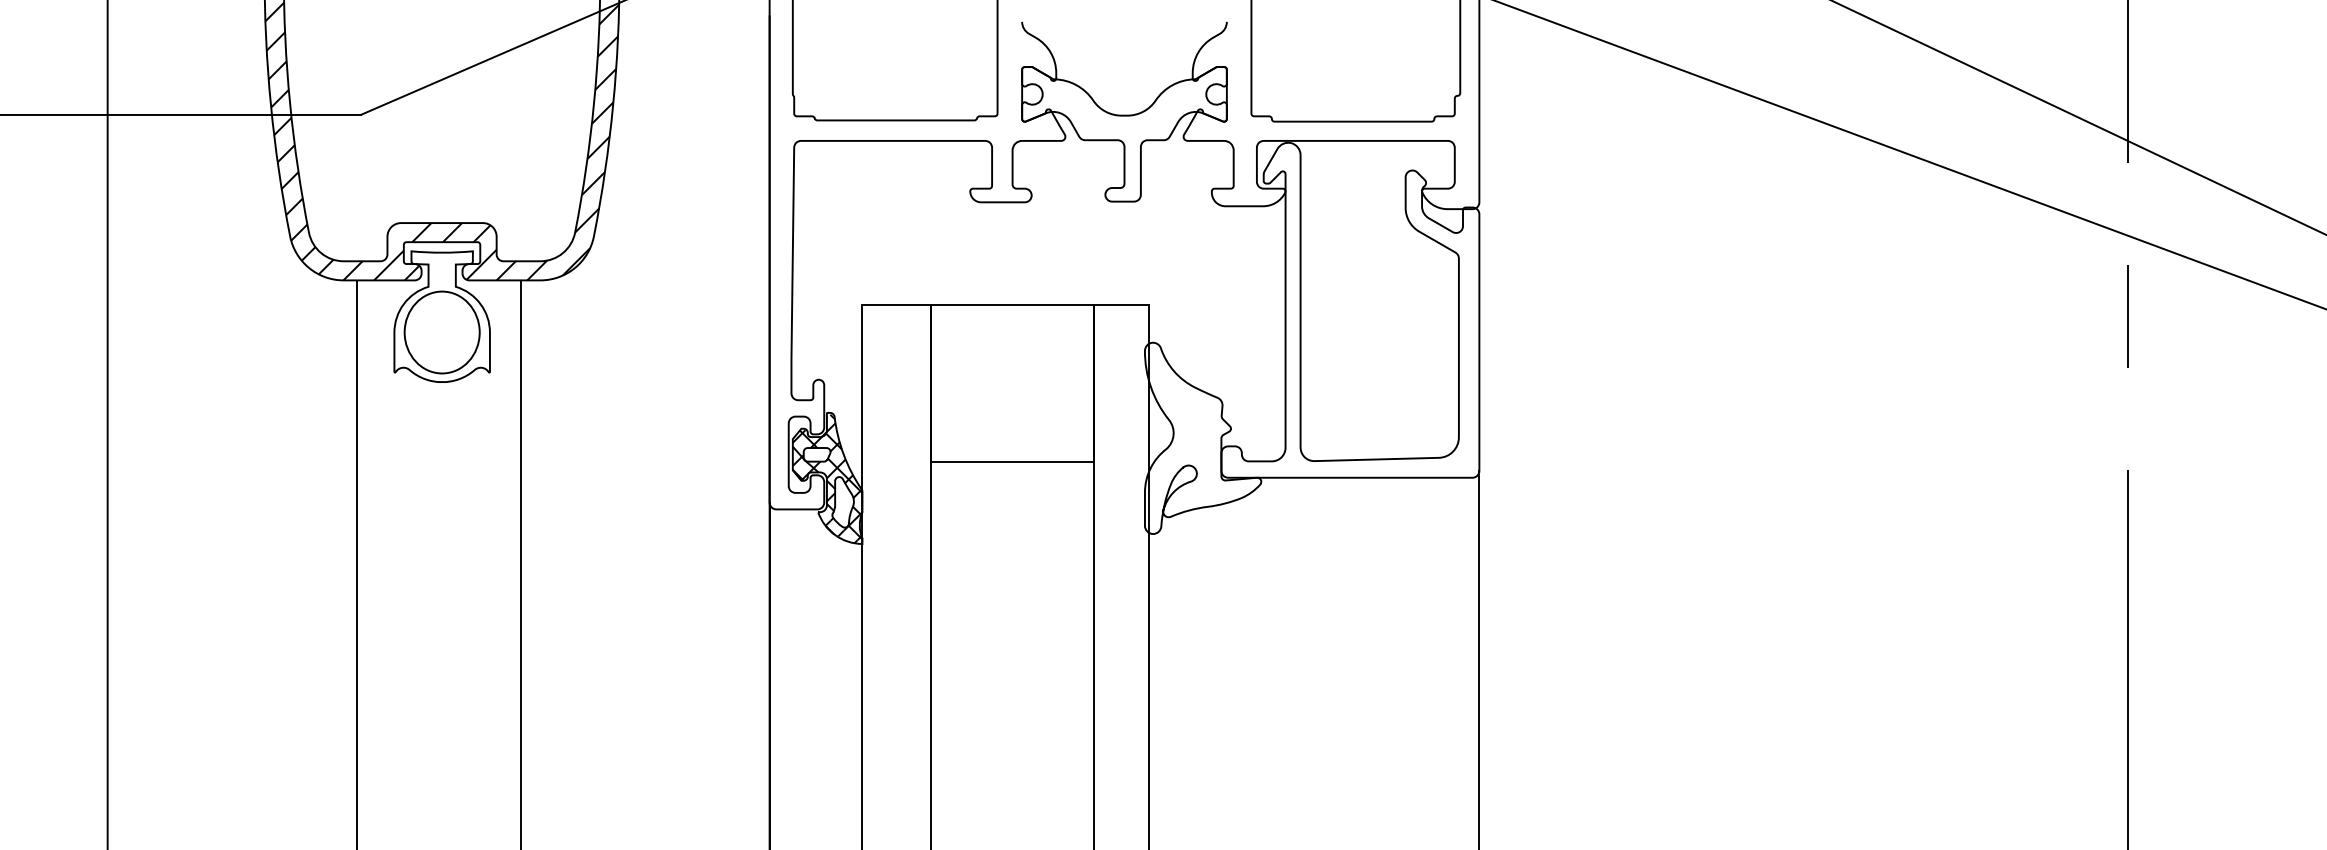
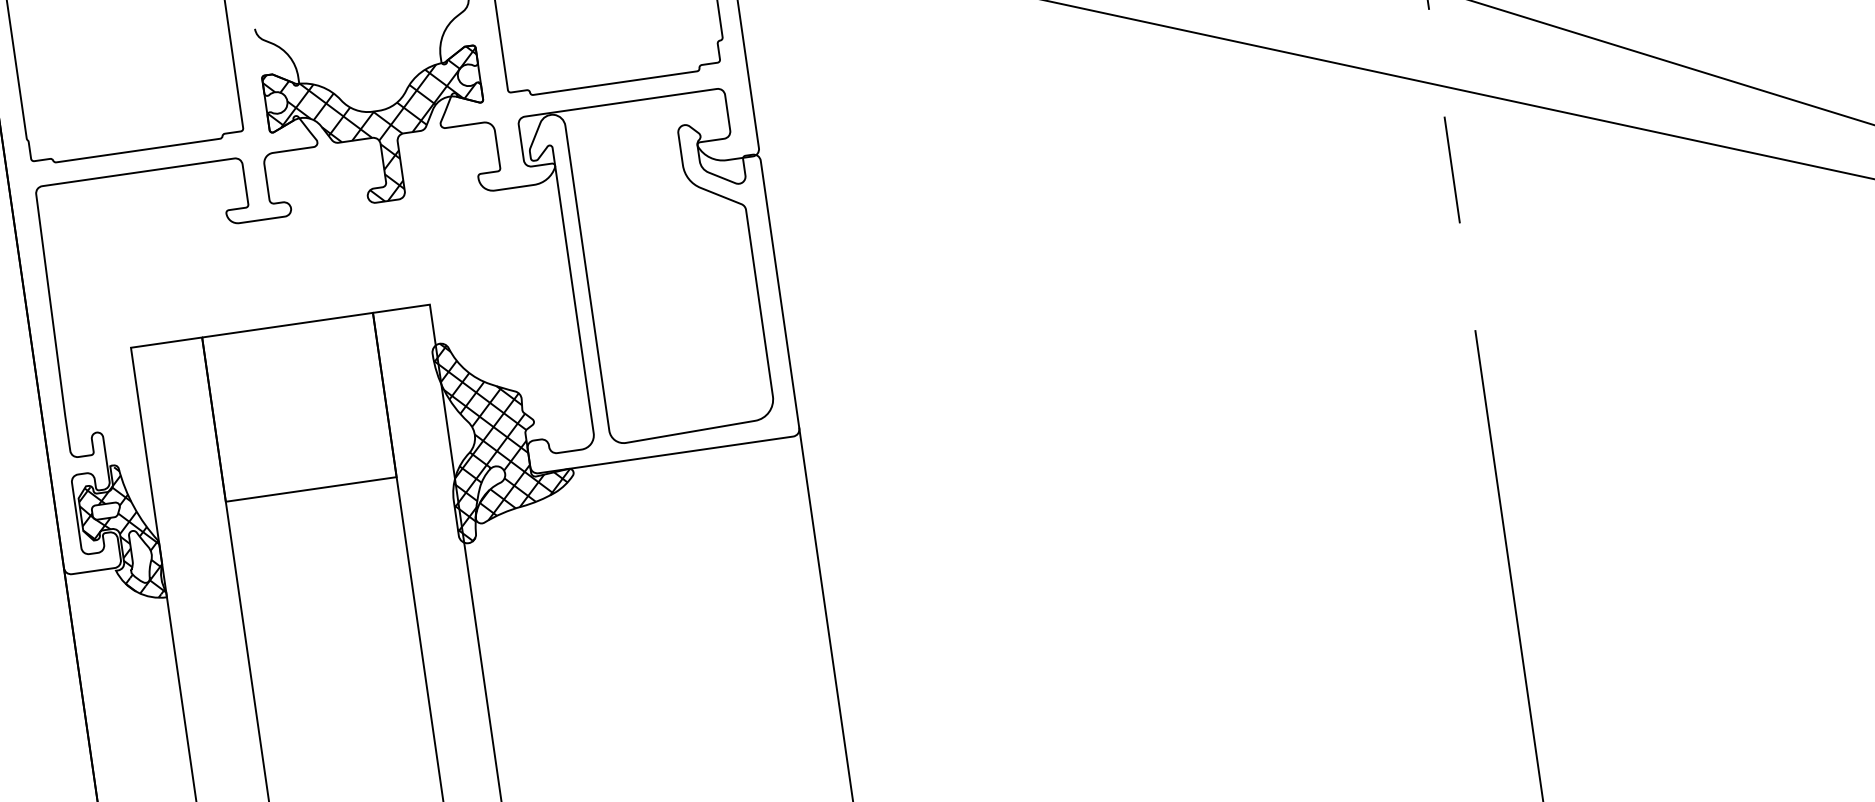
hatch: (1124, 134) -> (378, 130), added
hatch: (1201, 437) -> (504, 435), added

